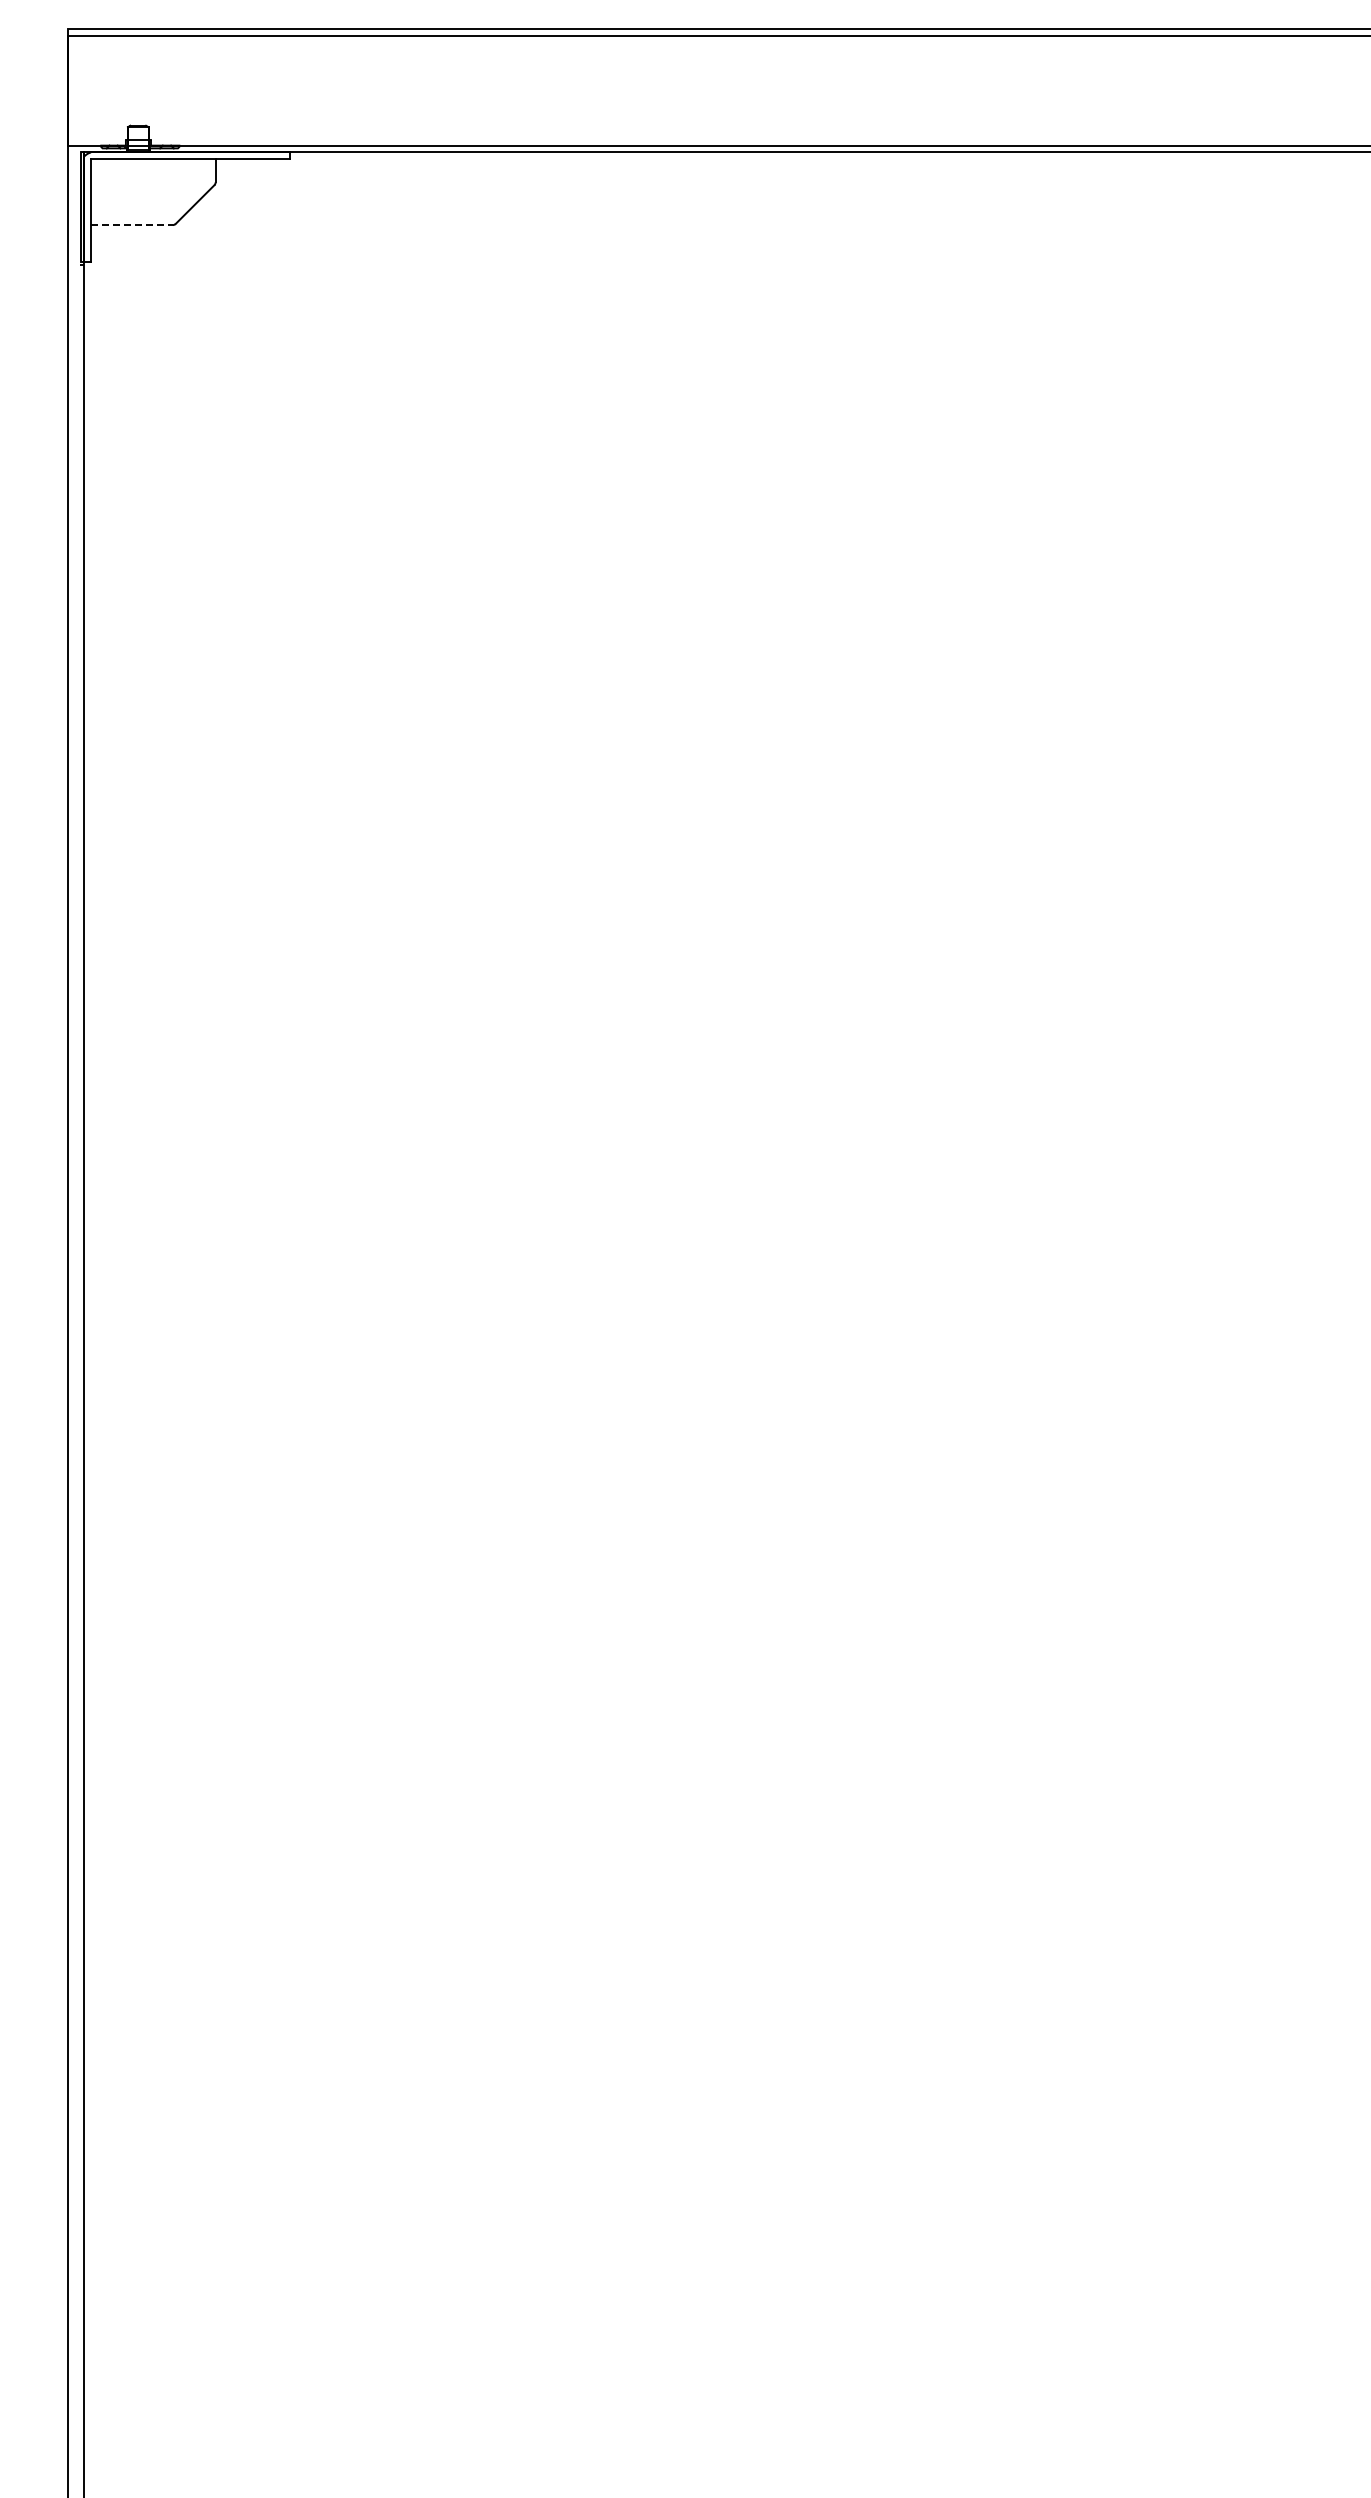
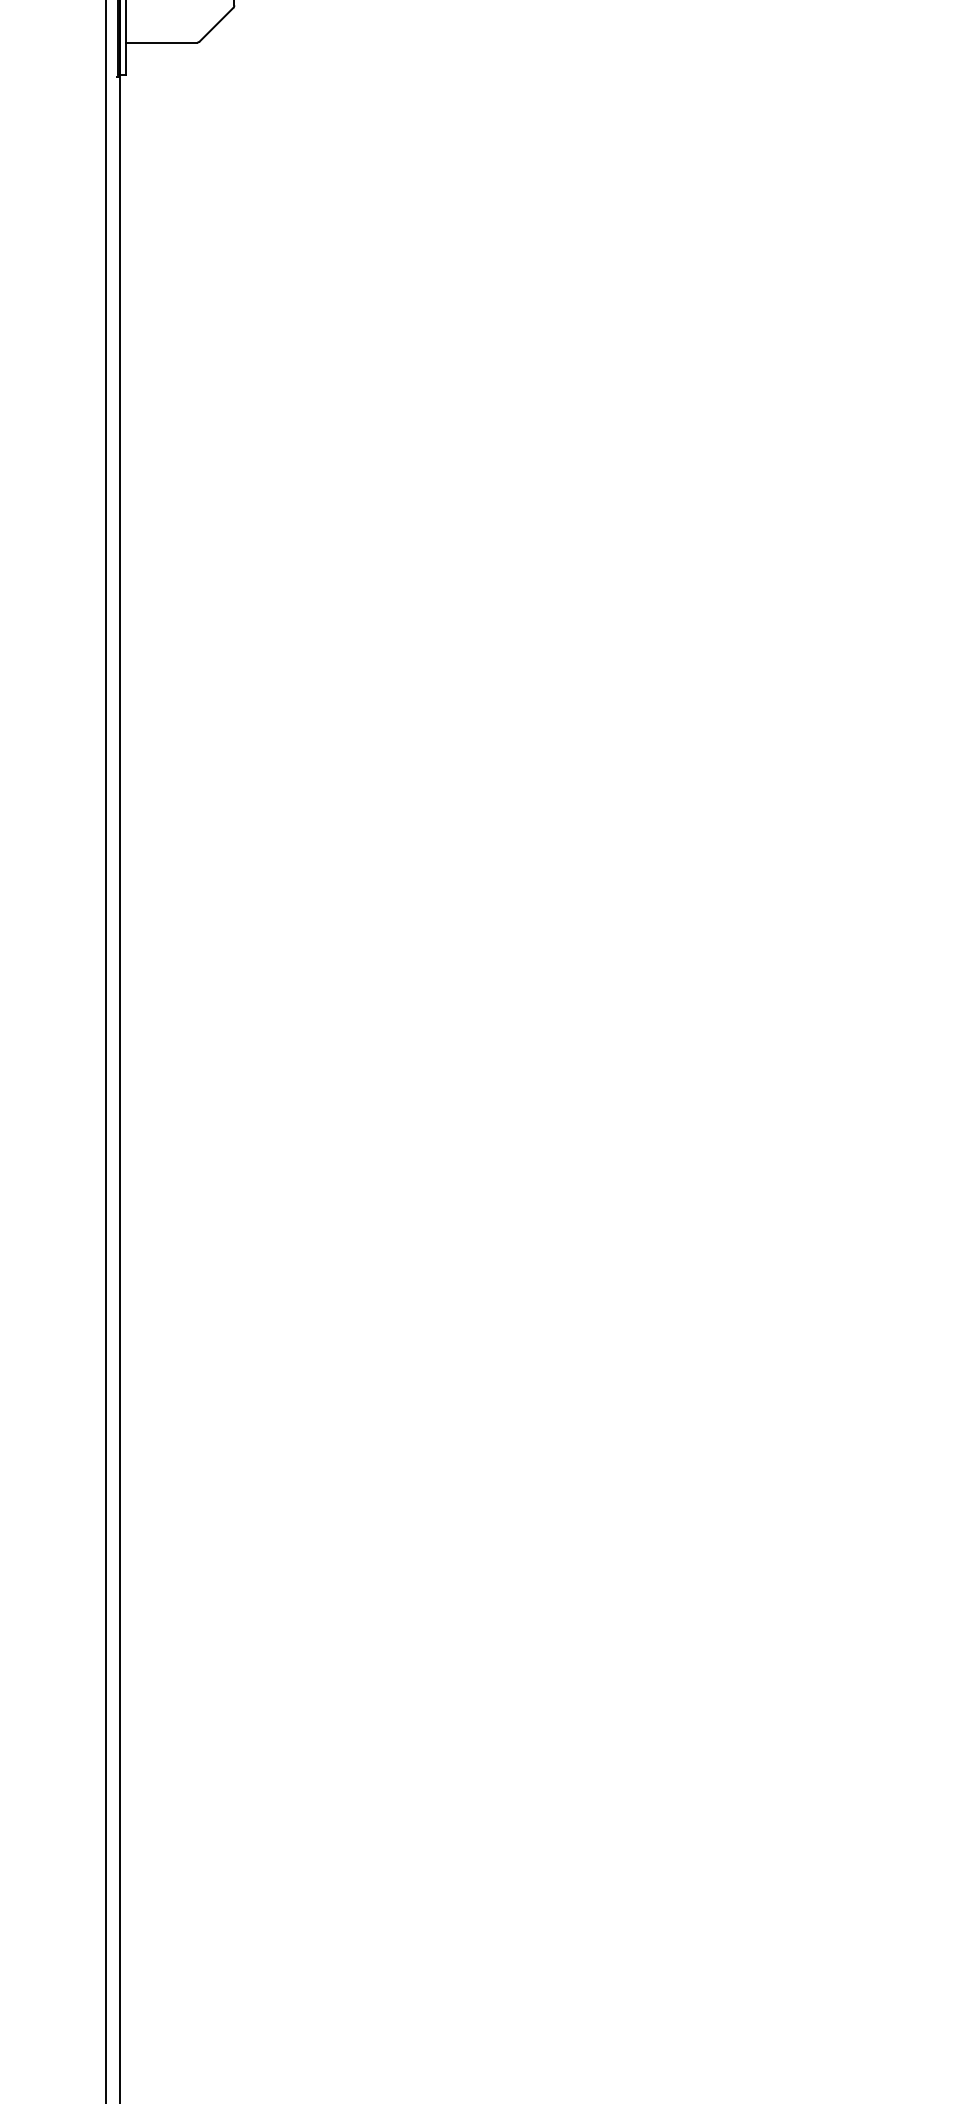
line: (131, 225) -> (161, 42), dashed -> solid

